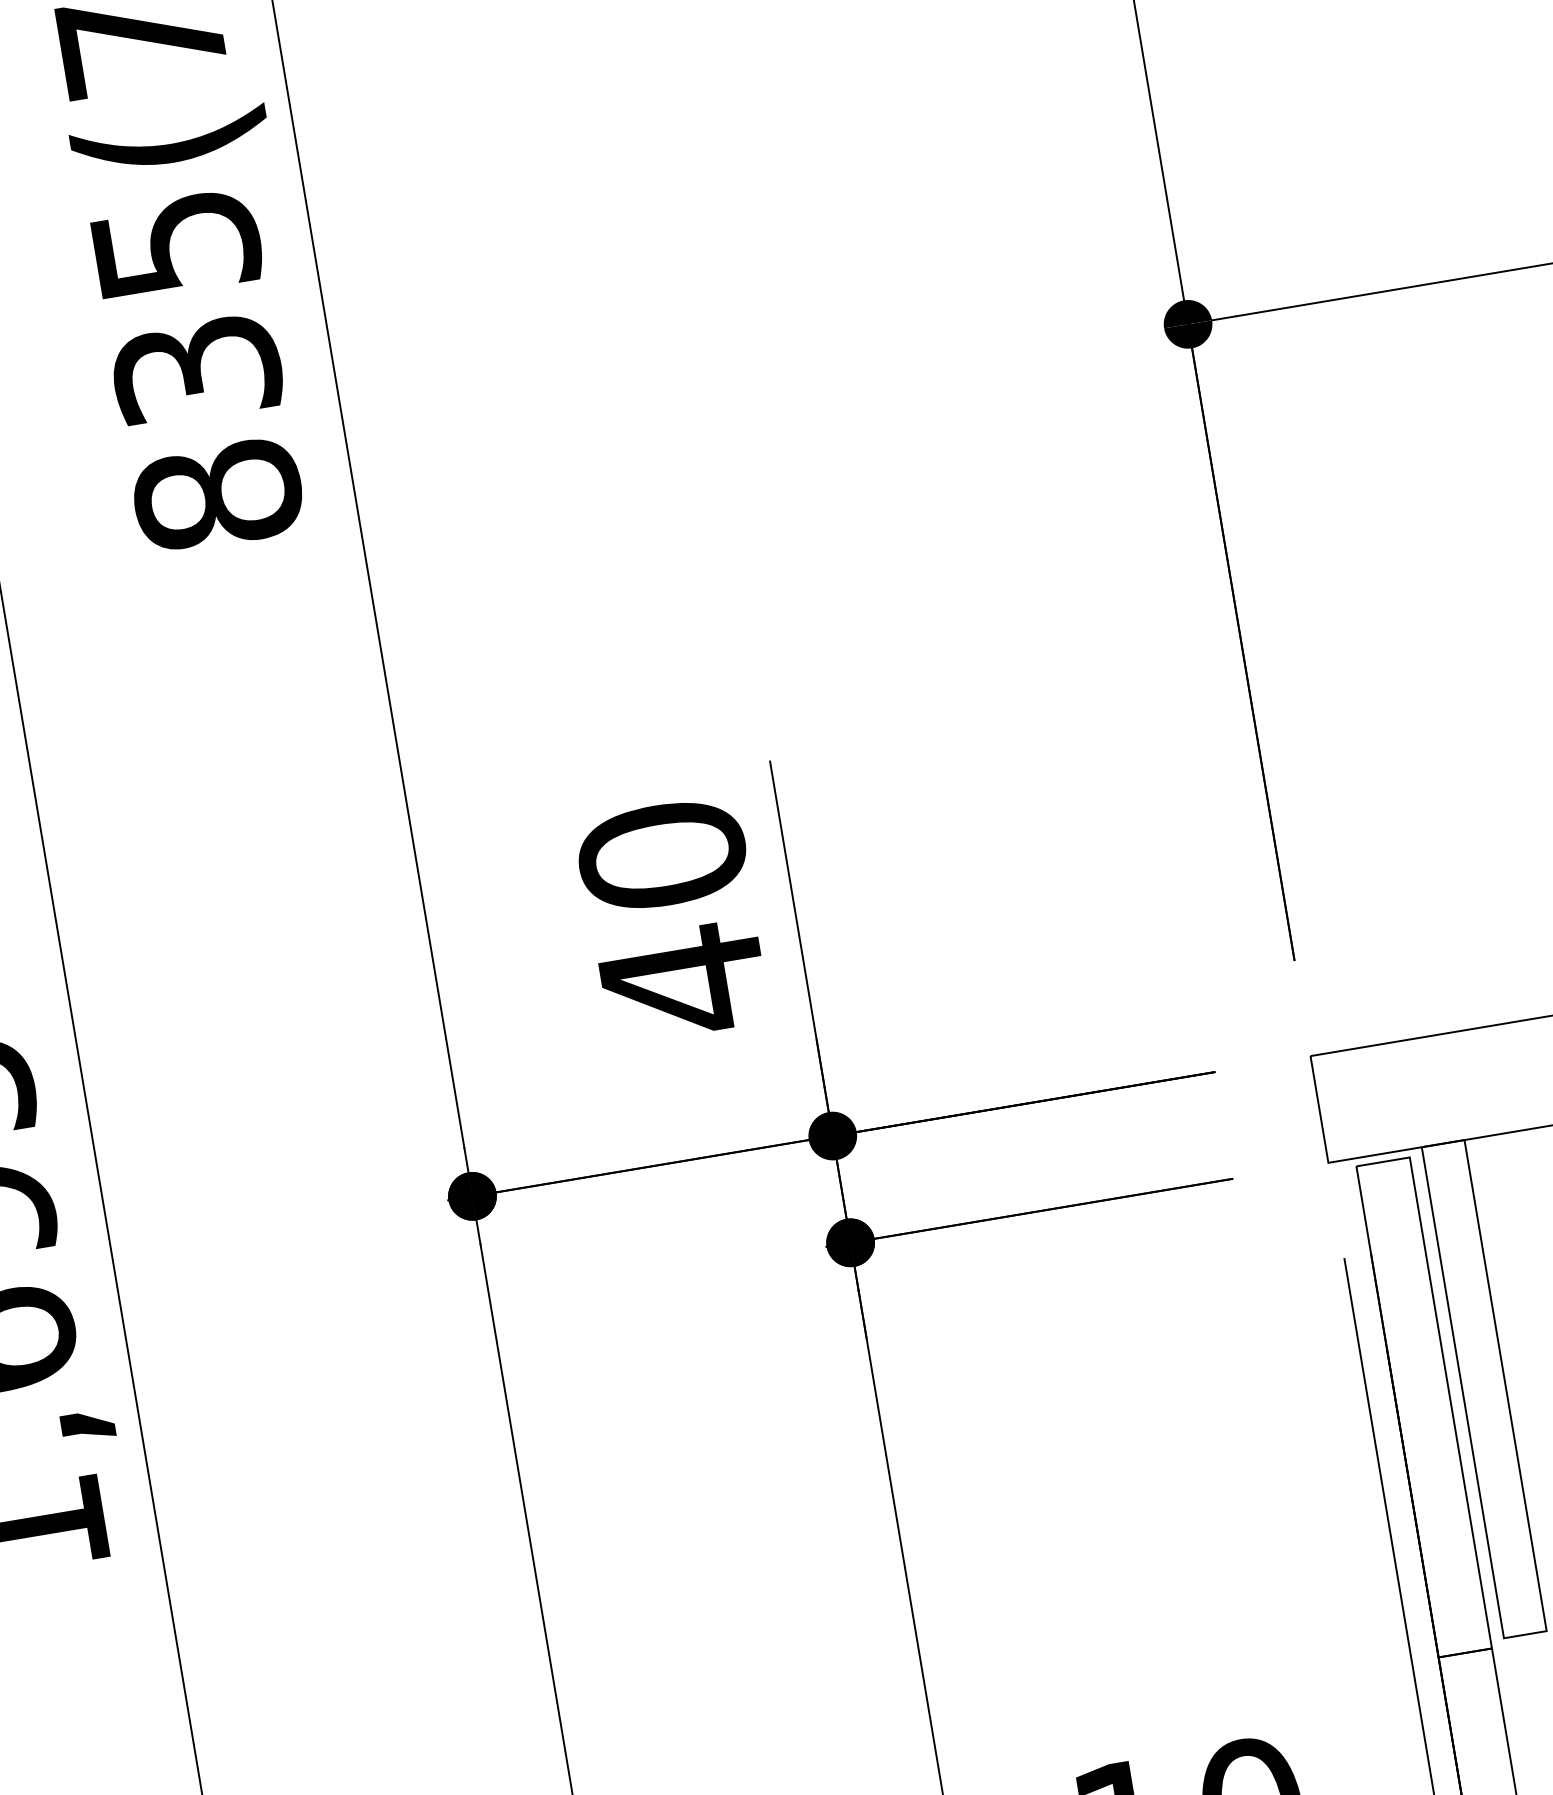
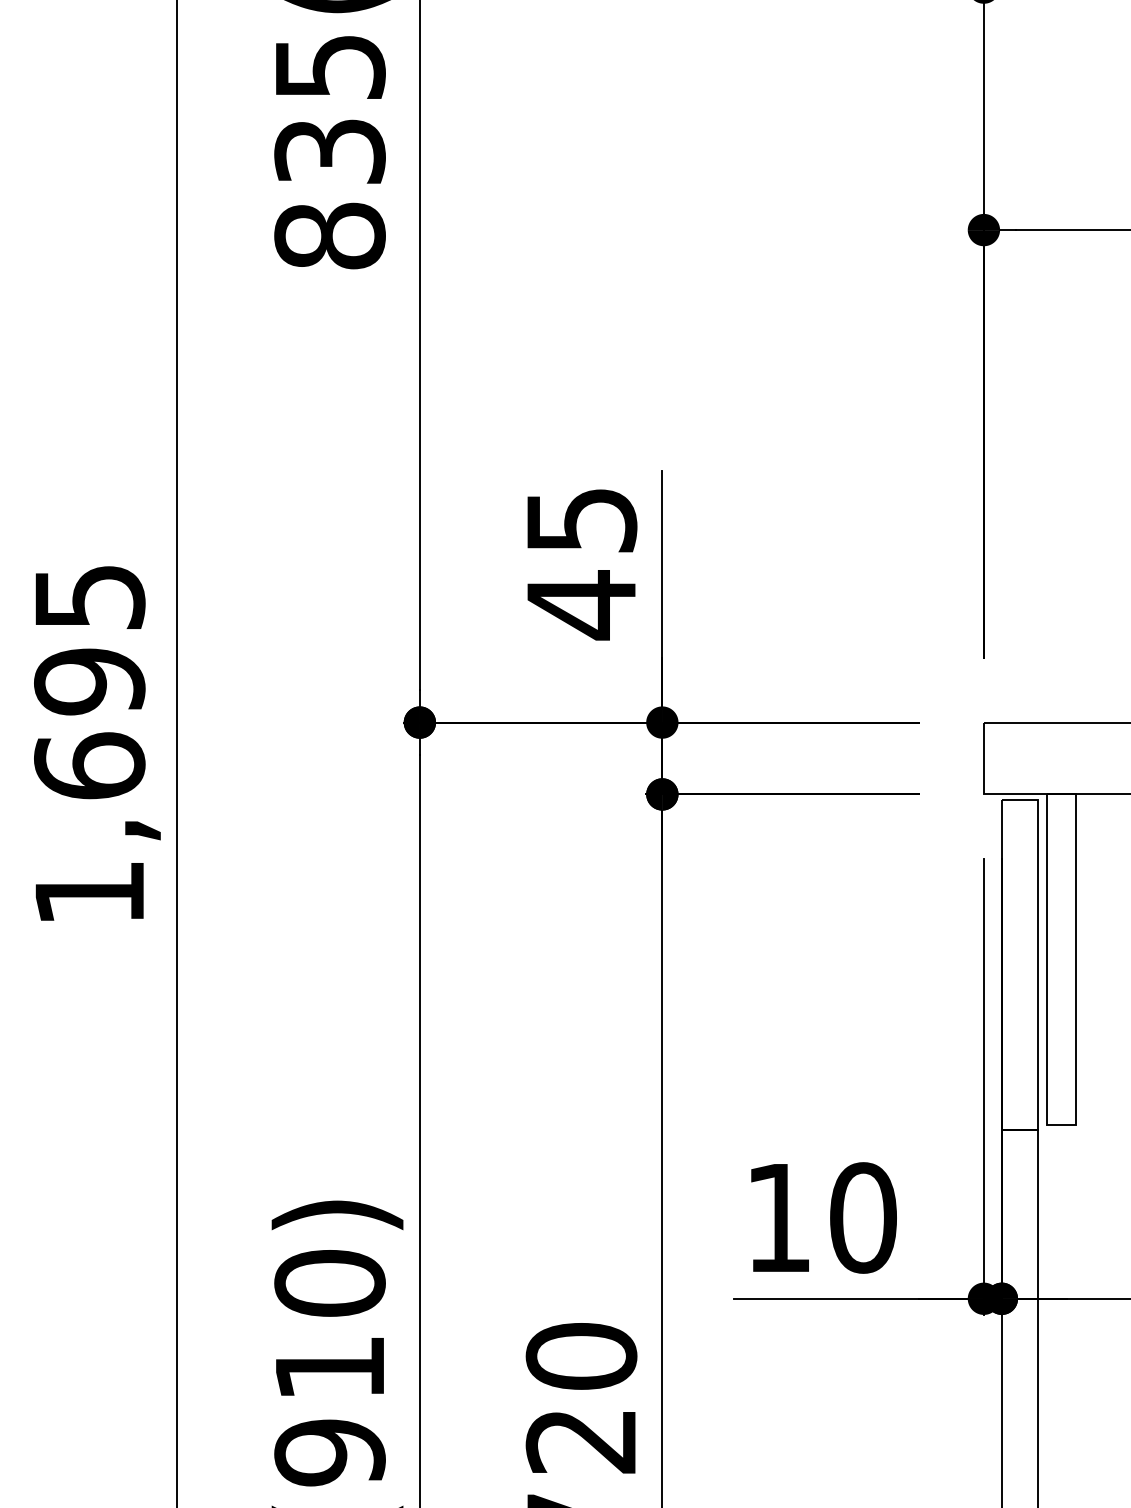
text: (662, 854) -> (581, 519), 40 -> 45

